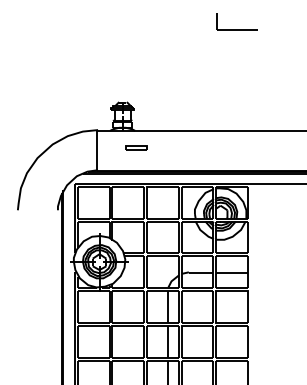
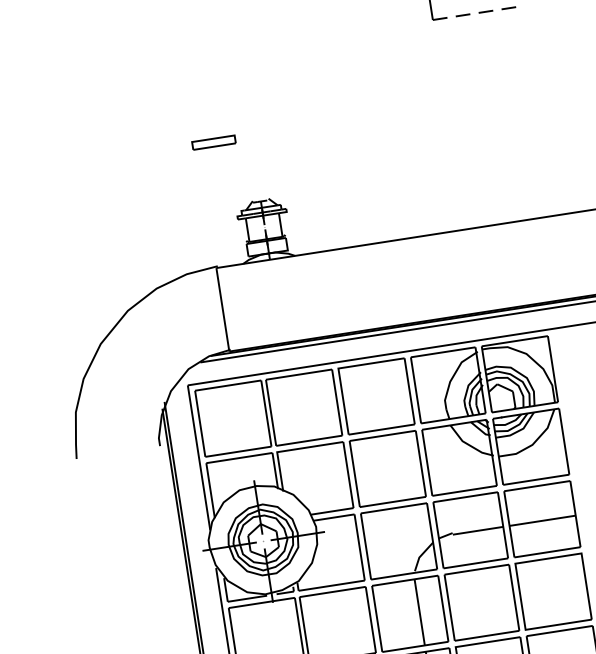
line: (237, 30) -> (475, 13), solid -> dashed
part: (136, 147) -> (214, 141), moved

